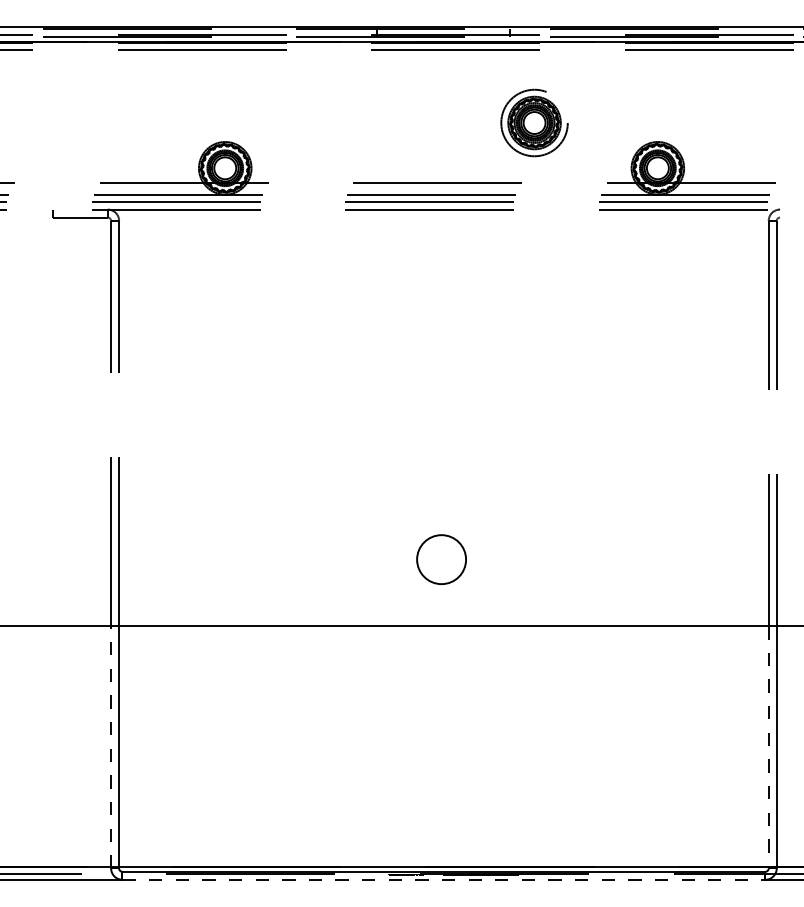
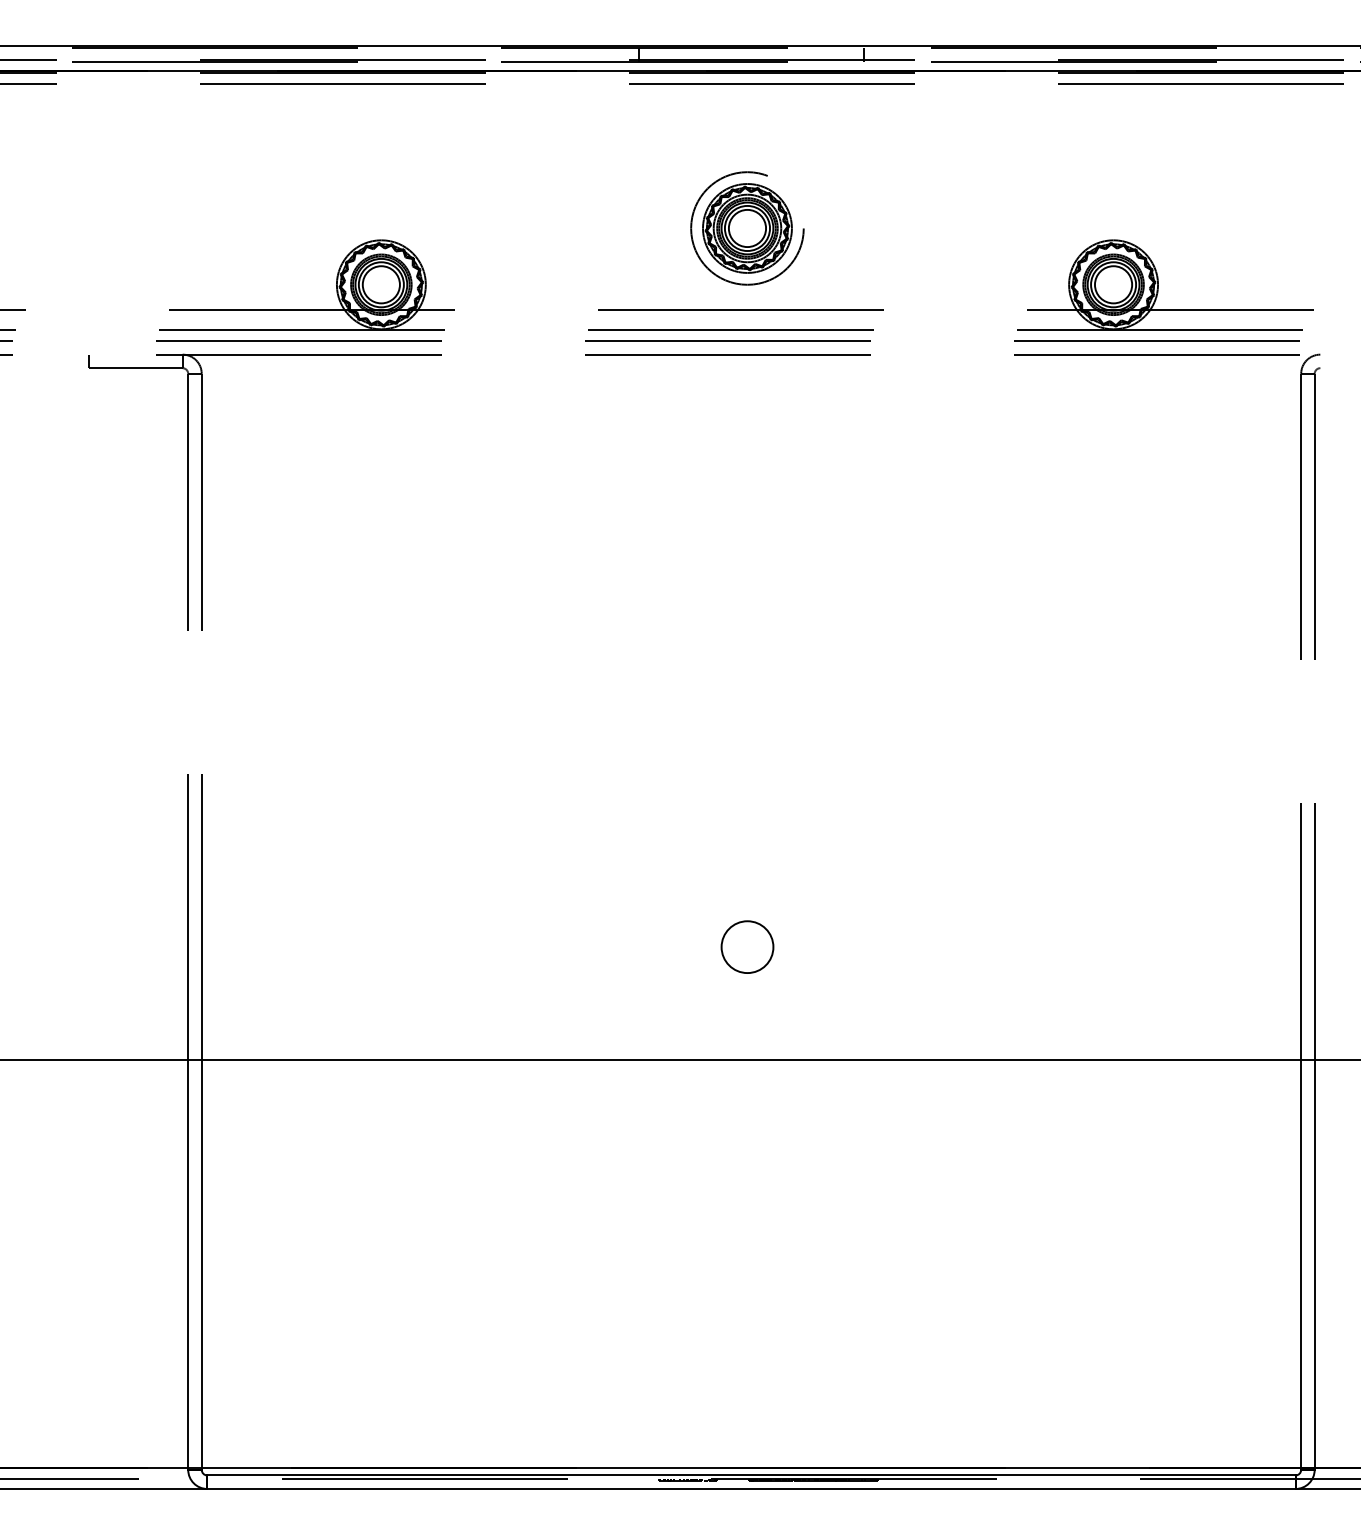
part: (534, 122) -> (747, 227), moved
circle: (441, 559) -> (747, 946), size x0.62
line: (111, 746) -> (188, 1263), dashed -> solid
line: (768, 747) -> (1300, 1265), dashed -> solid
line: (444, 879) -> (752, 1488), dashed -> solid

